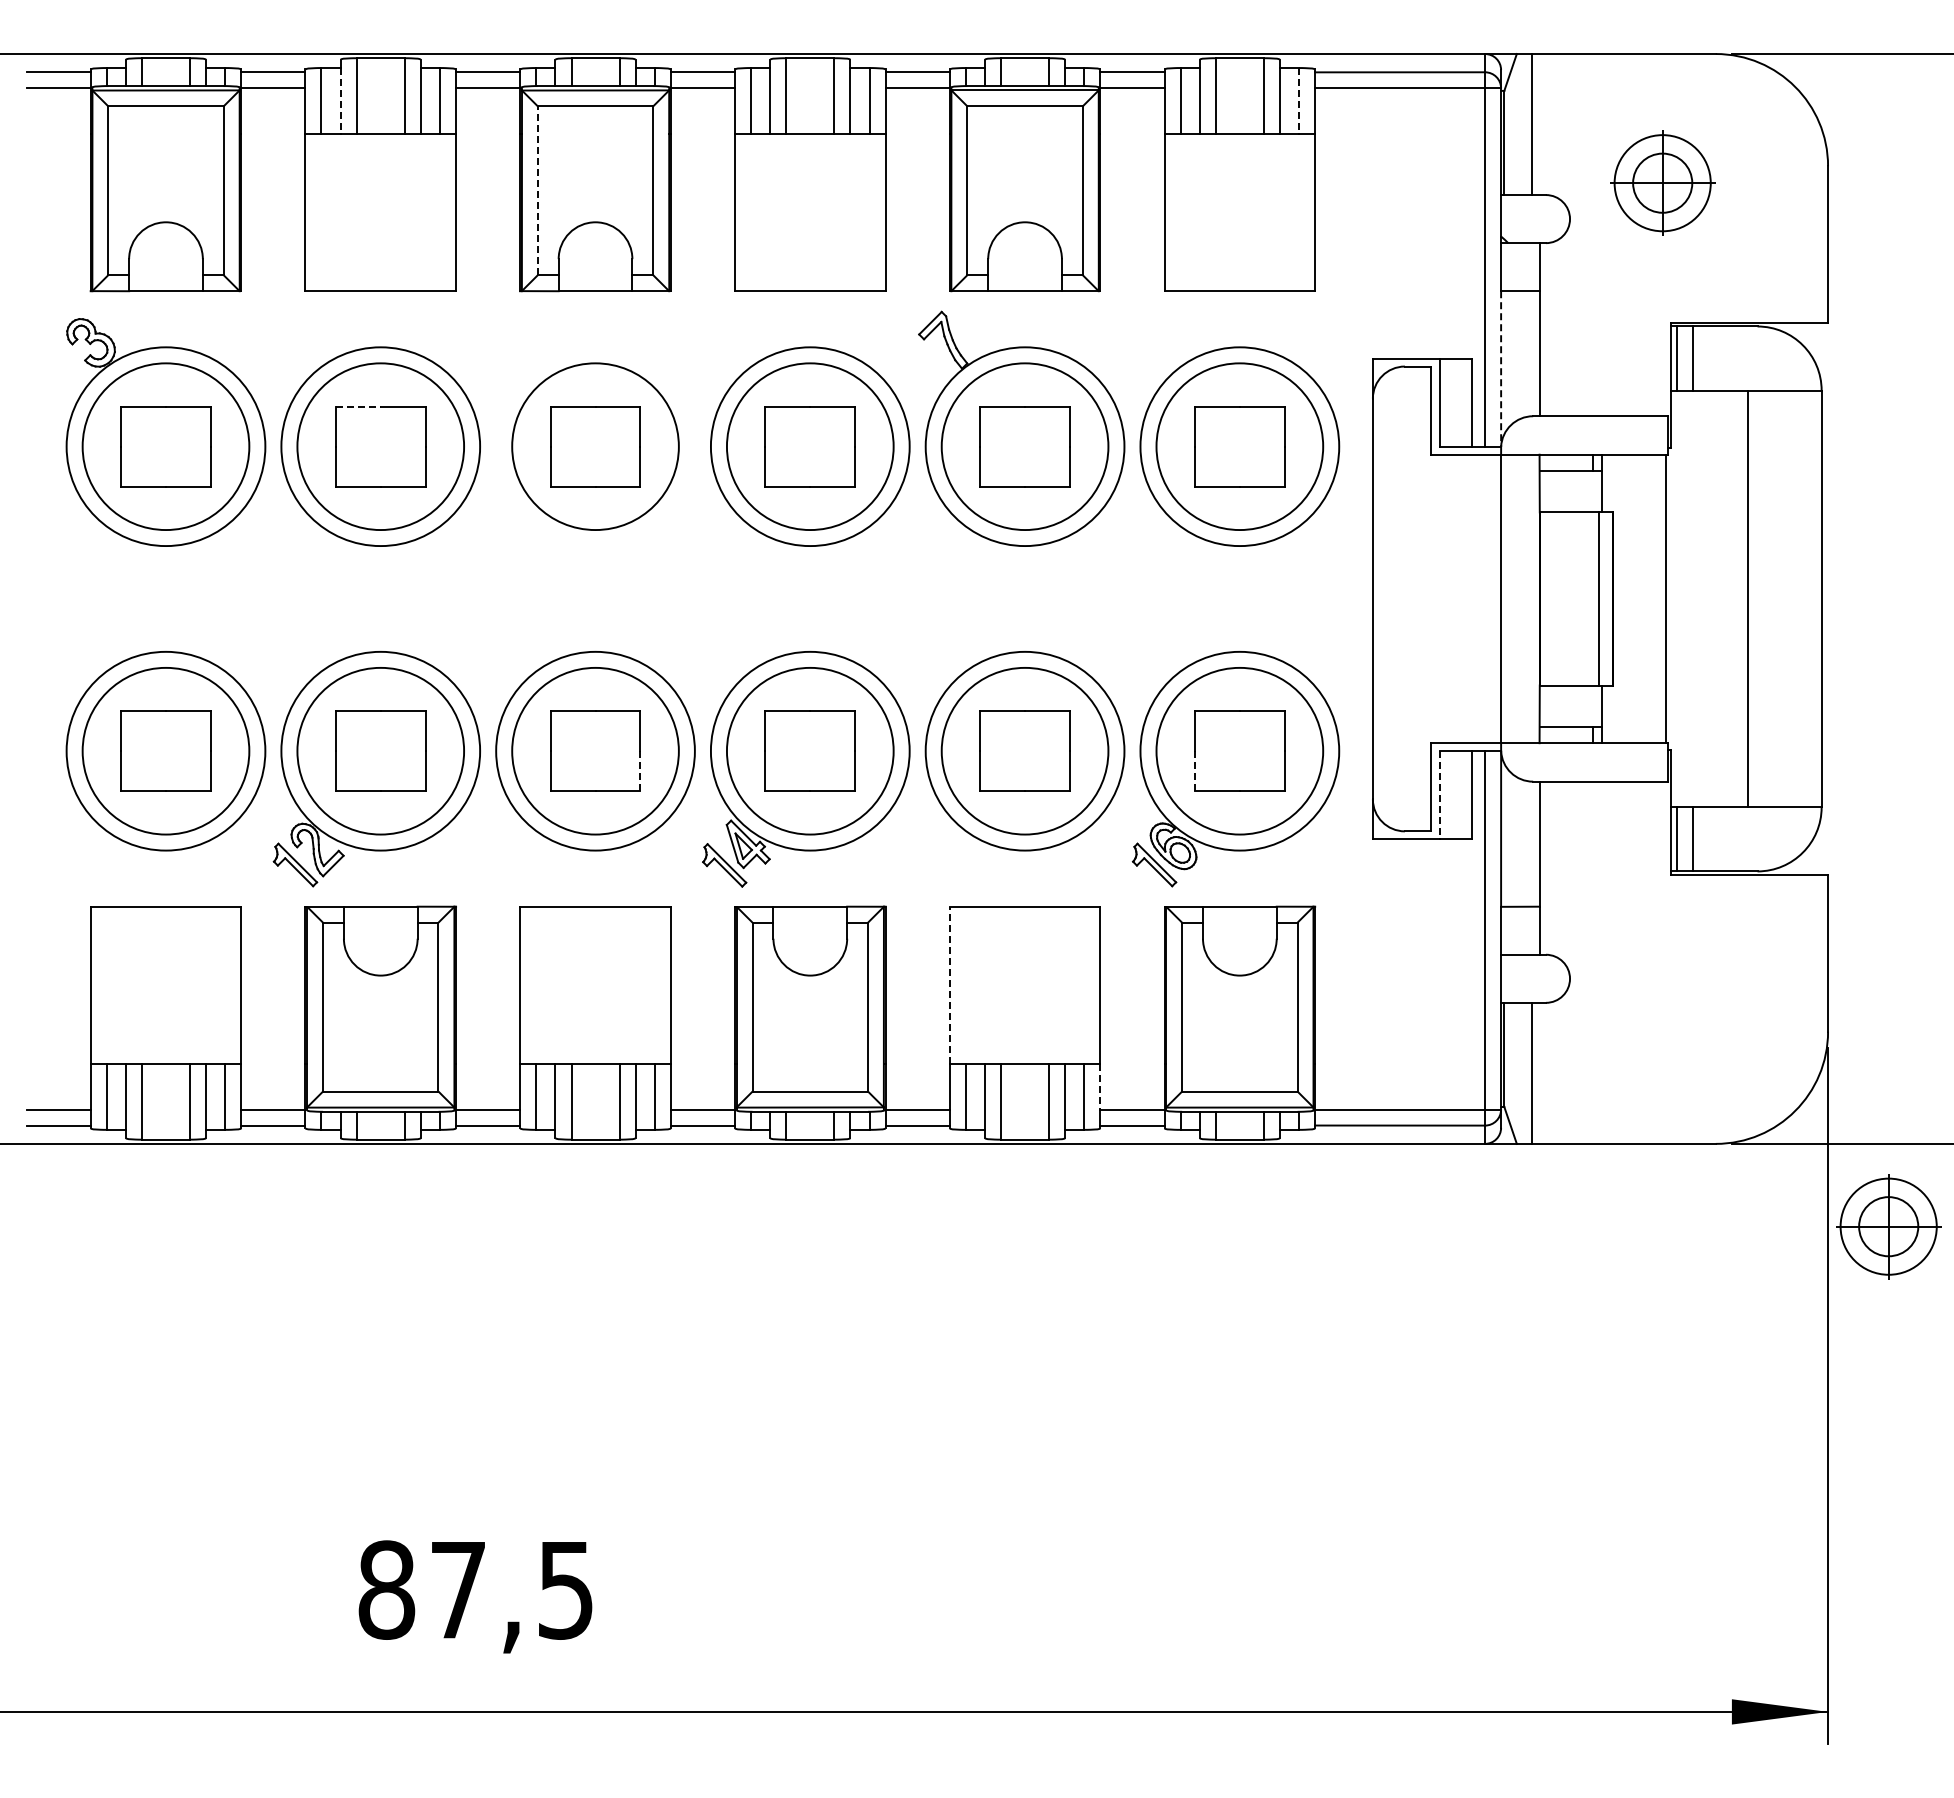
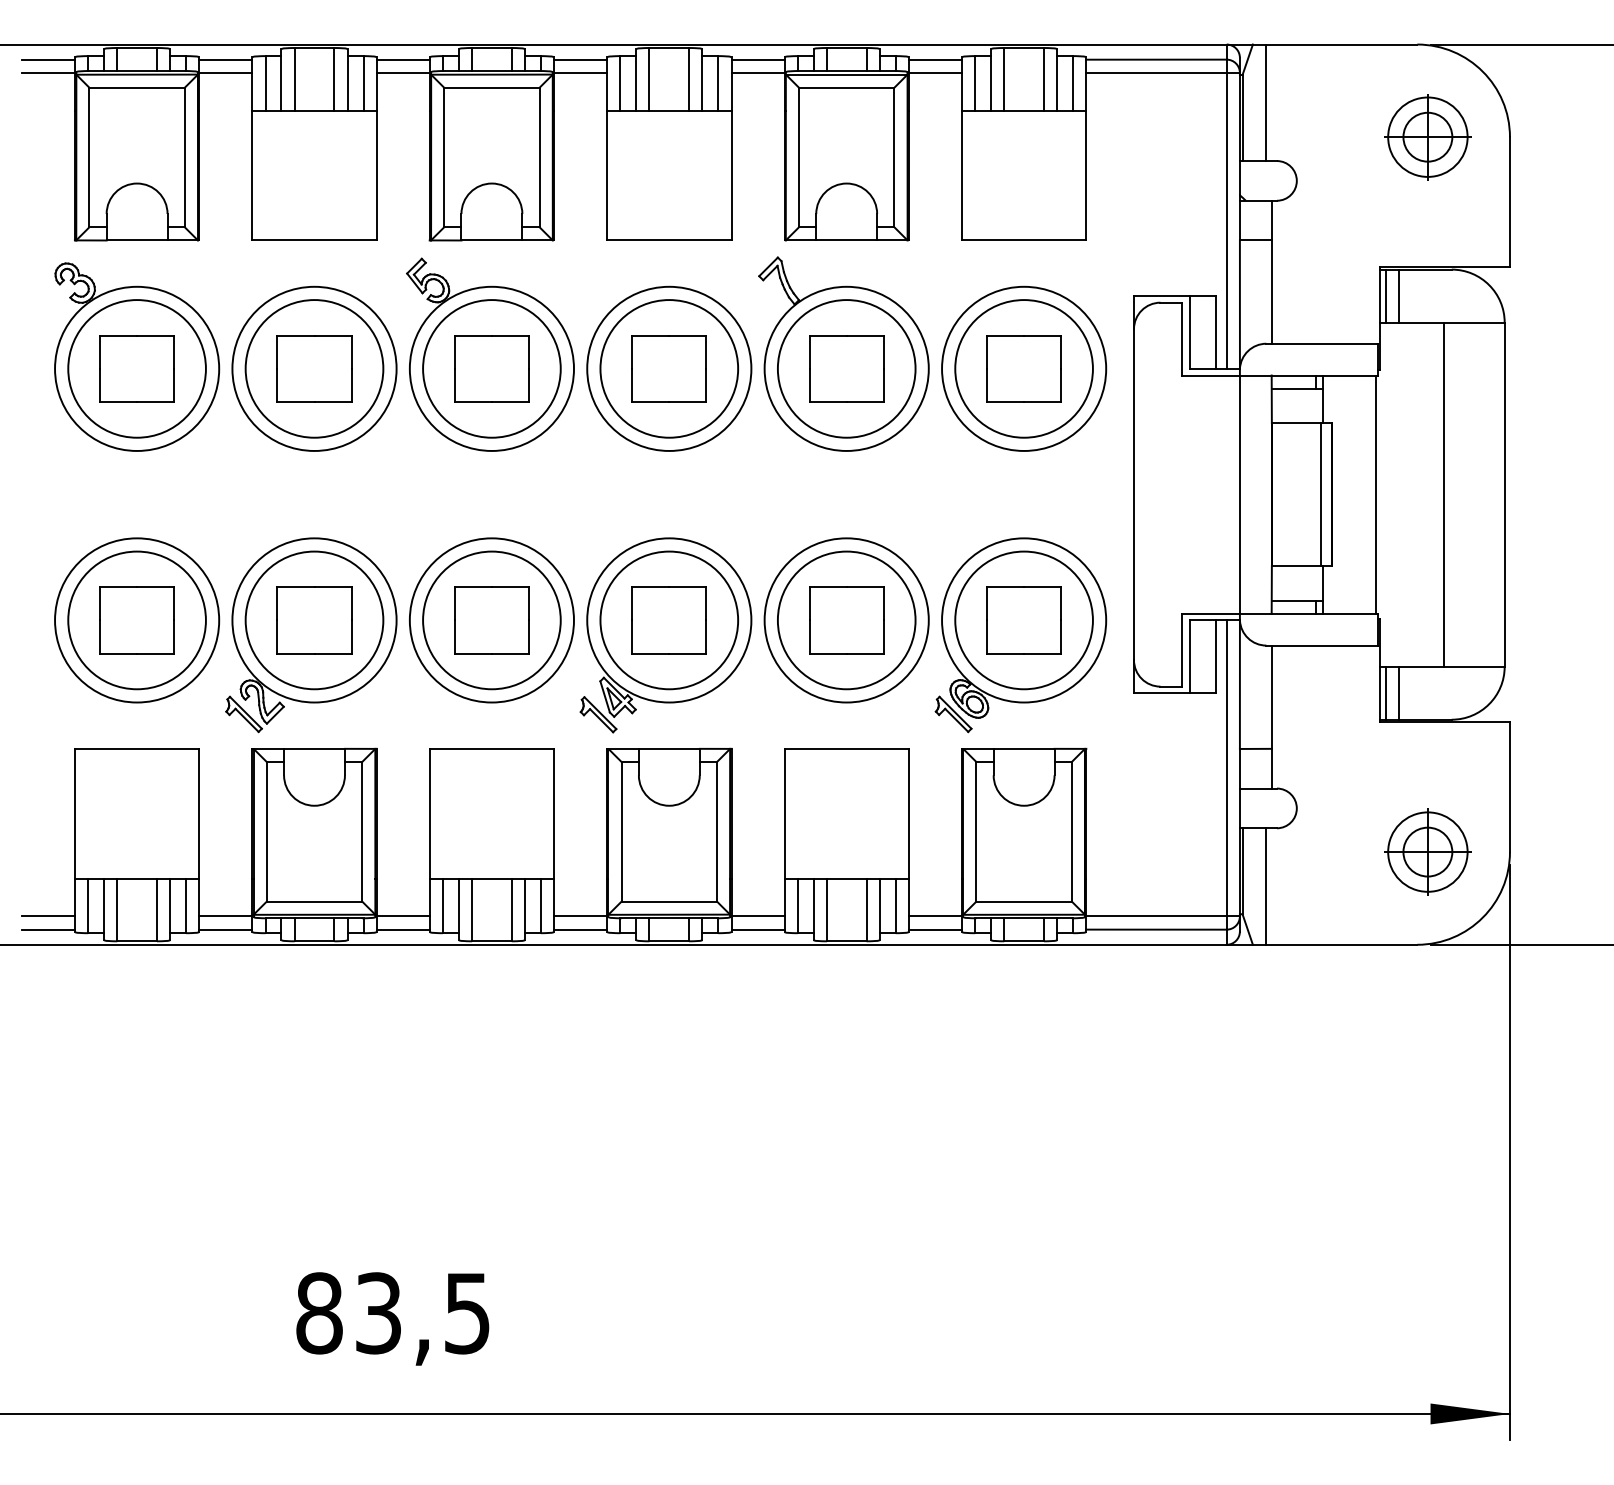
line: (340, 101) -> (281, 83), dashed -> solid
line: (1299, 101) -> (1073, 83), dashed -> solid
part: (1662, 182) -> (1427, 136), moved
line: (537, 190) -> (443, 157), dashed -> solid
line: (1501, 368) -> (1240, 304), dashed -> solid
line: (358, 406) -> (296, 335), dashed -> solid
part: (593, 429) -> (490, 354), added
line: (1194, 770) -> (986, 636), dashed -> solid
line: (640, 771) -> (529, 637), dashed -> solid
line: (1440, 795) -> (1189, 657), dashed -> solid
line: (949, 985) -> (784, 813), dashed -> solid
line: (1100, 1086) -> (909, 897), dashed -> solid
part: (1888, 1226) -> (1427, 851), moved
text: (458, 1589) -> (378, 1312), 87,5 -> 83,5

